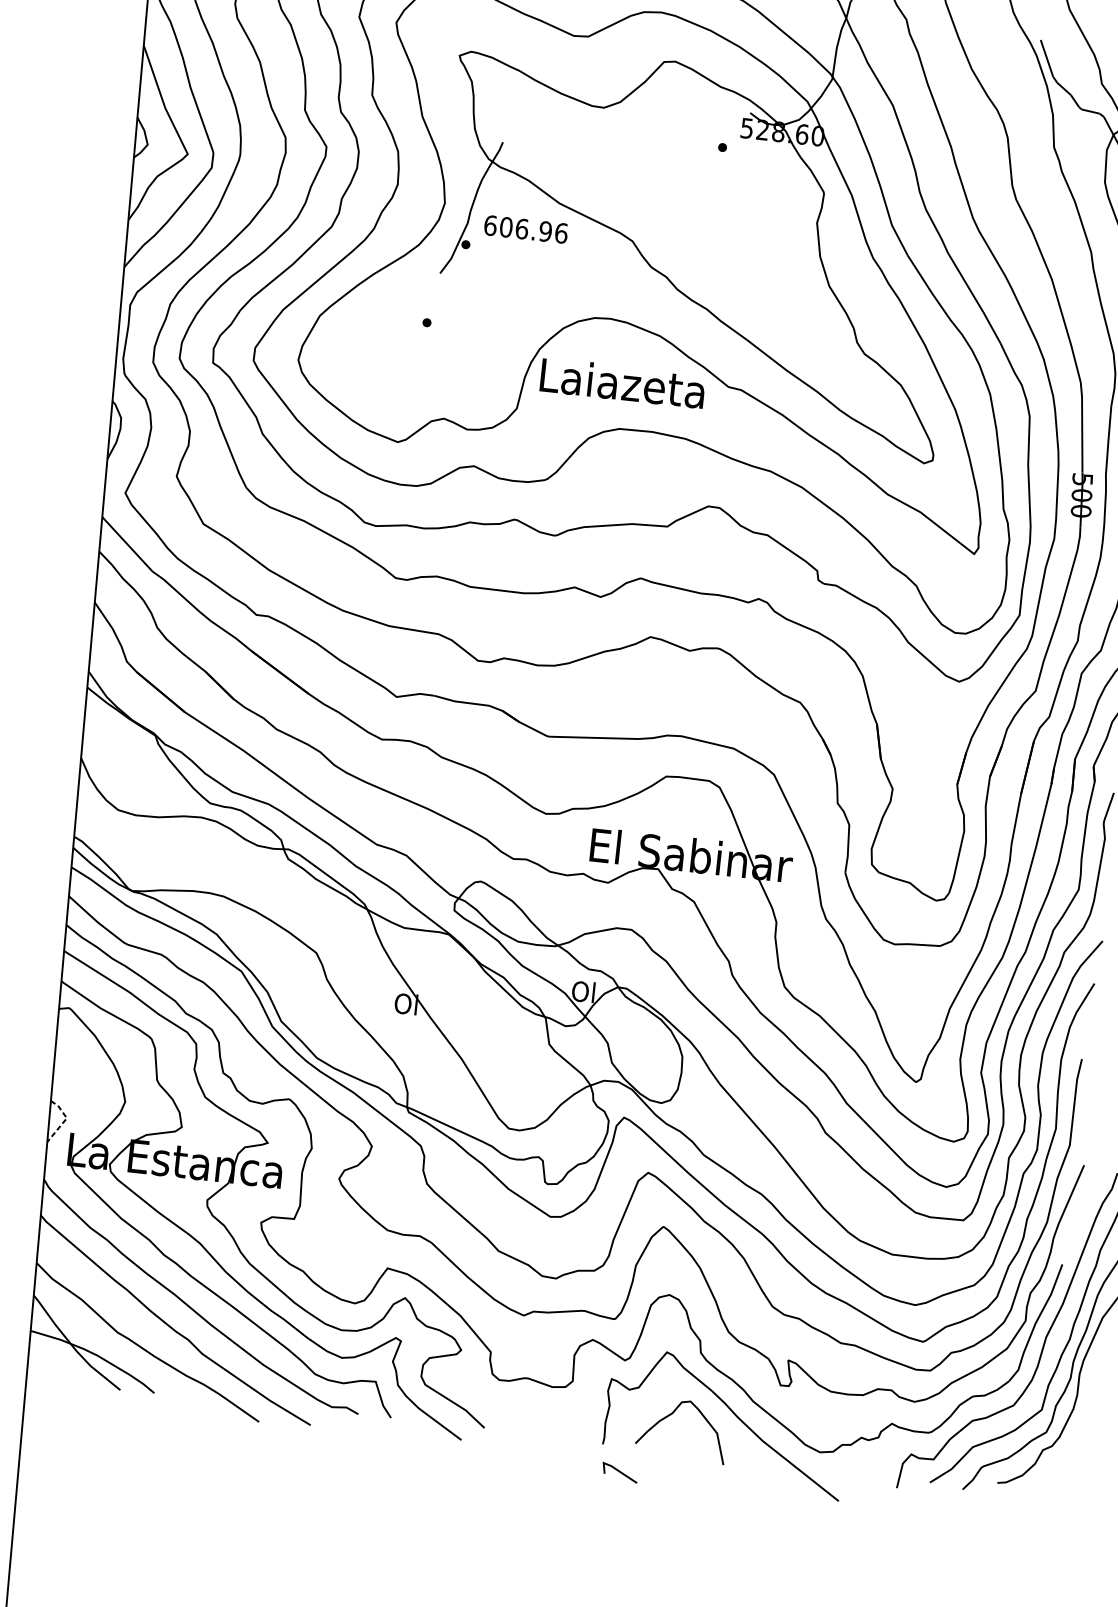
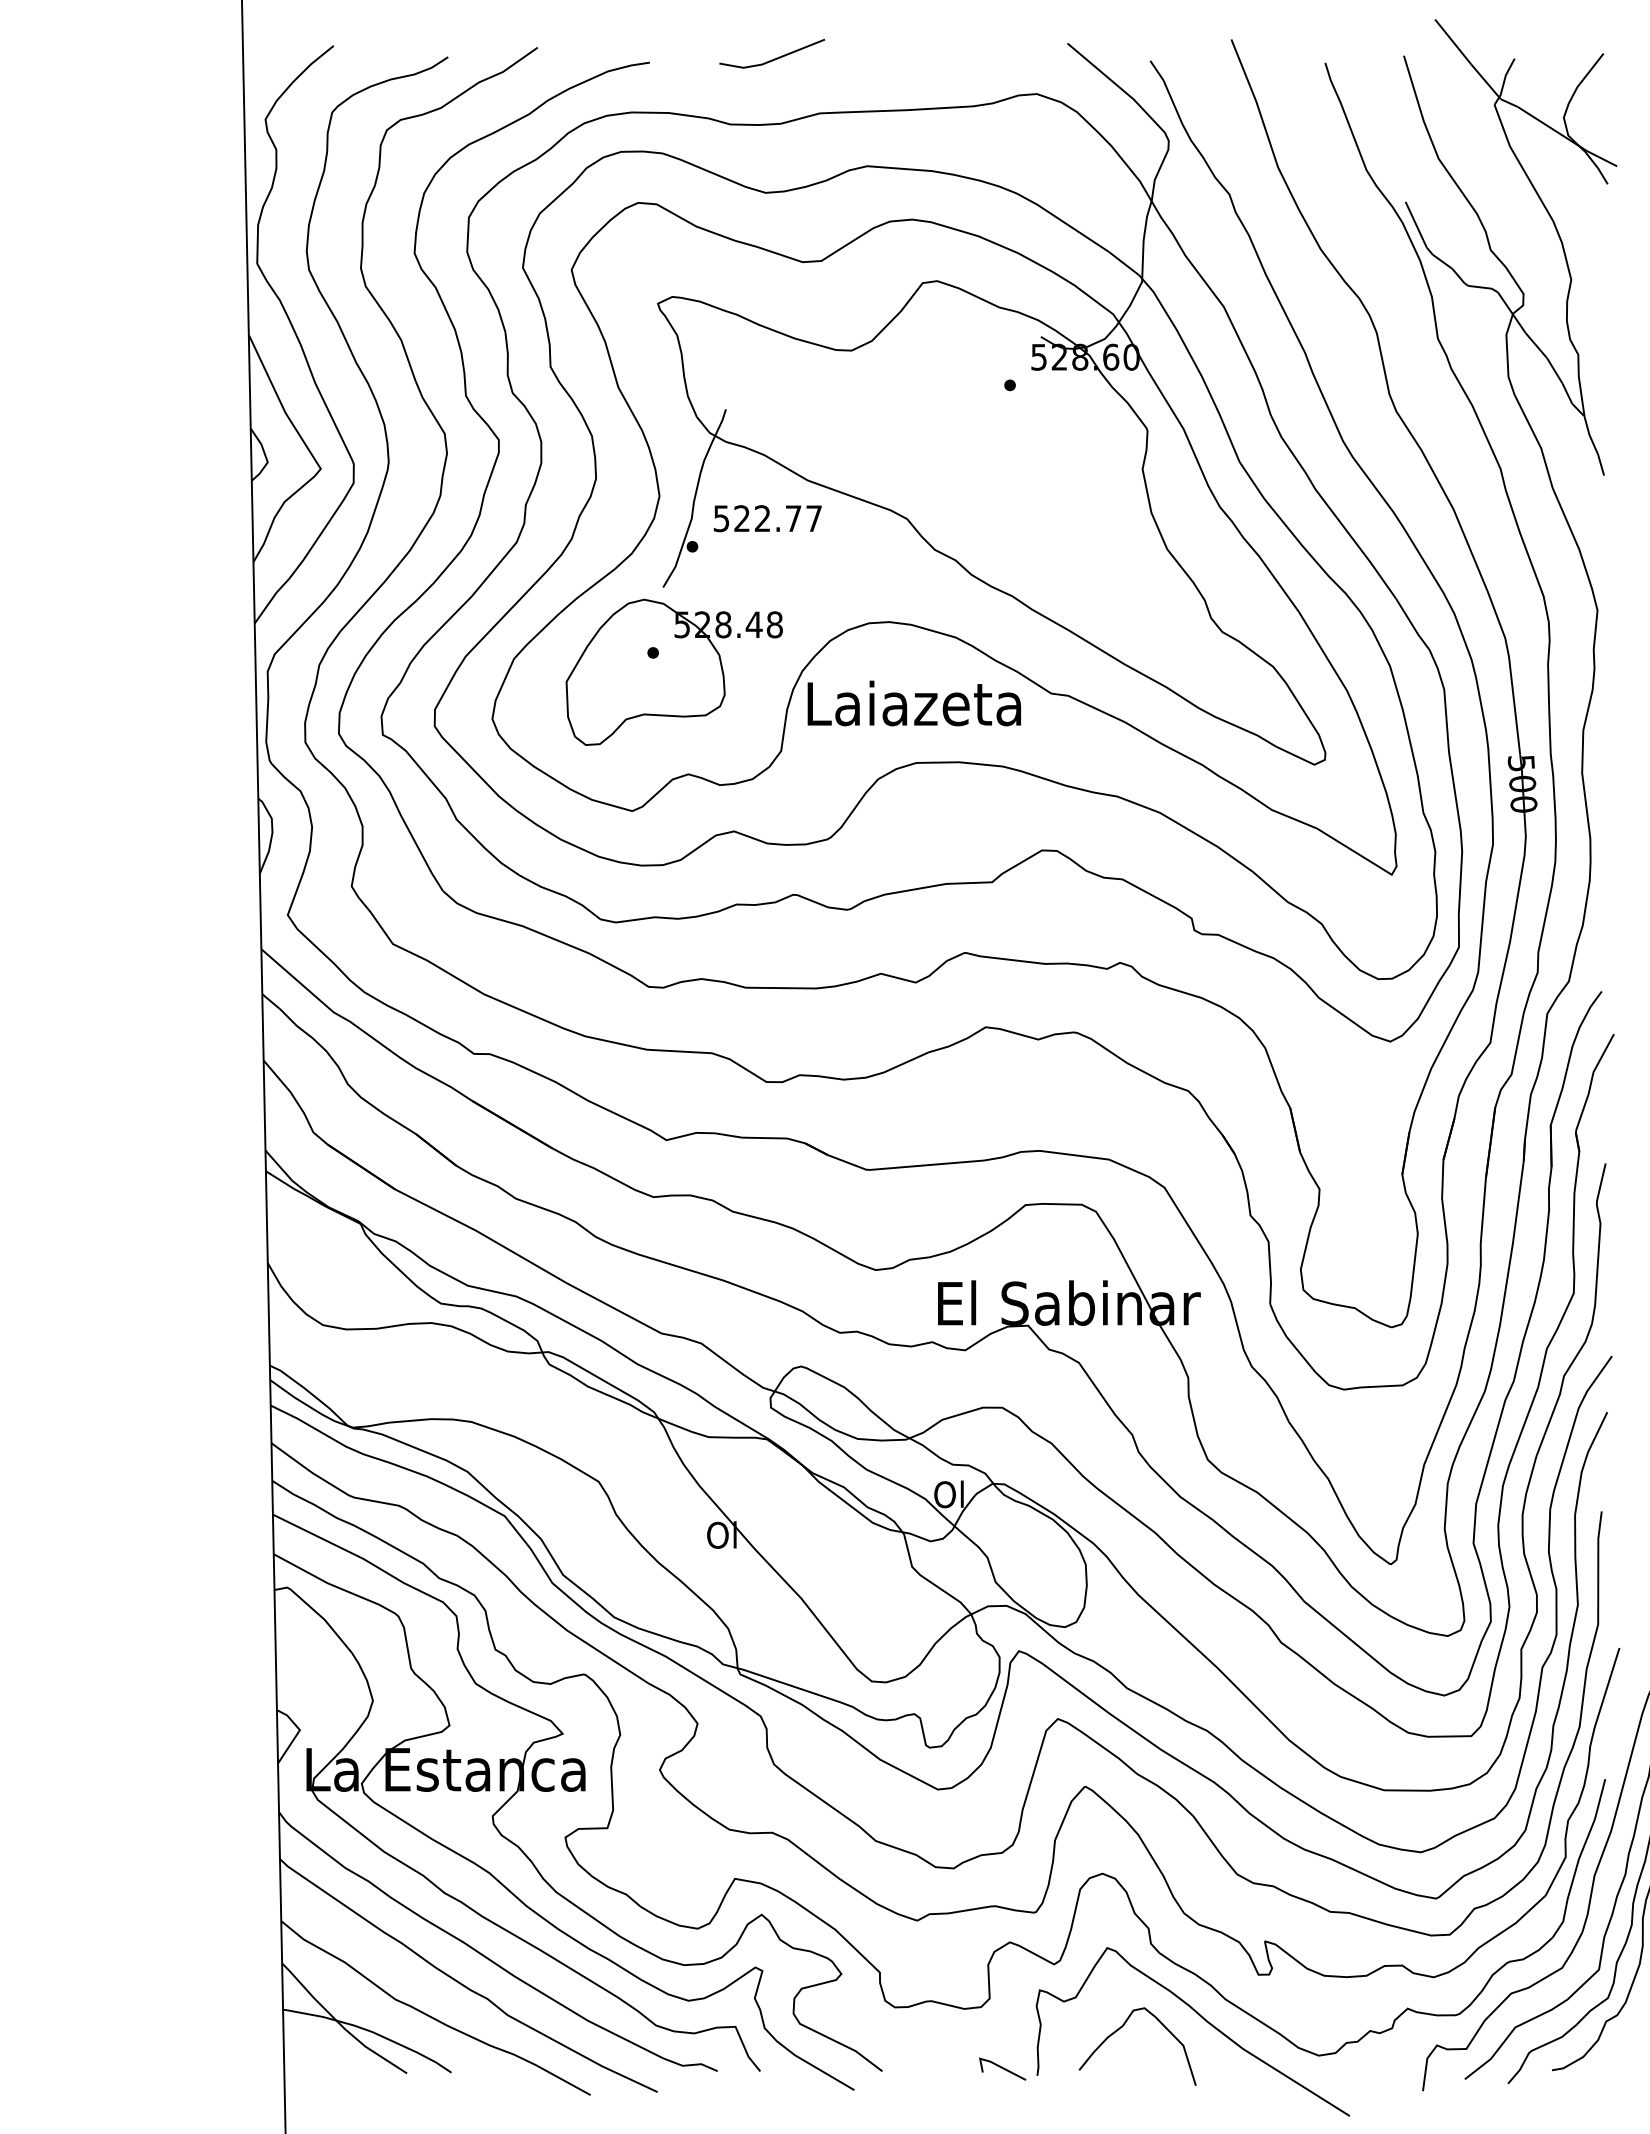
text: (525, 229) -> (767, 518), 606.96 -> 522.77
part: (441, 338) -> (673, 671), added
line: (65, 1119) -> (298, 1732), dashed -> solid
line: (620, 1472) -> (1002, 2068), moved

